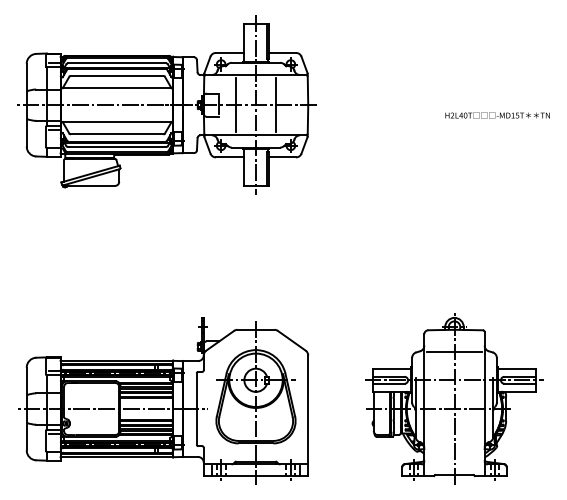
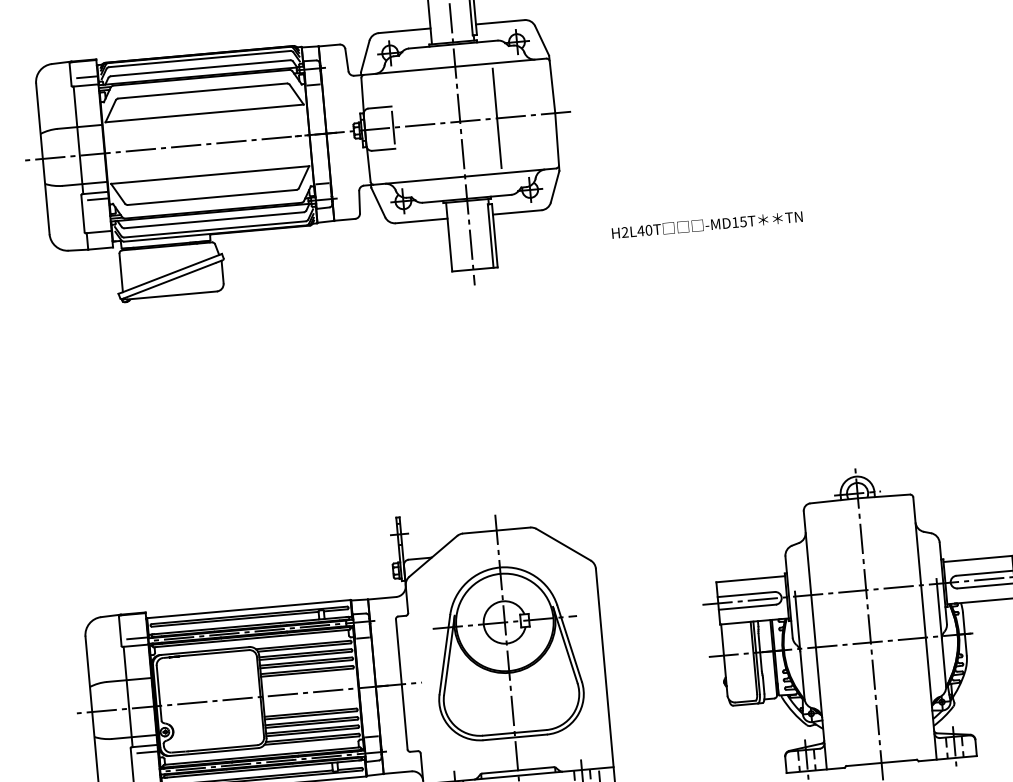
line: (235, 104) -> (422, 123), removed
text: (497, 115) -> (706, 225), moved
line: (454, 352) -> (861, 539), removed

